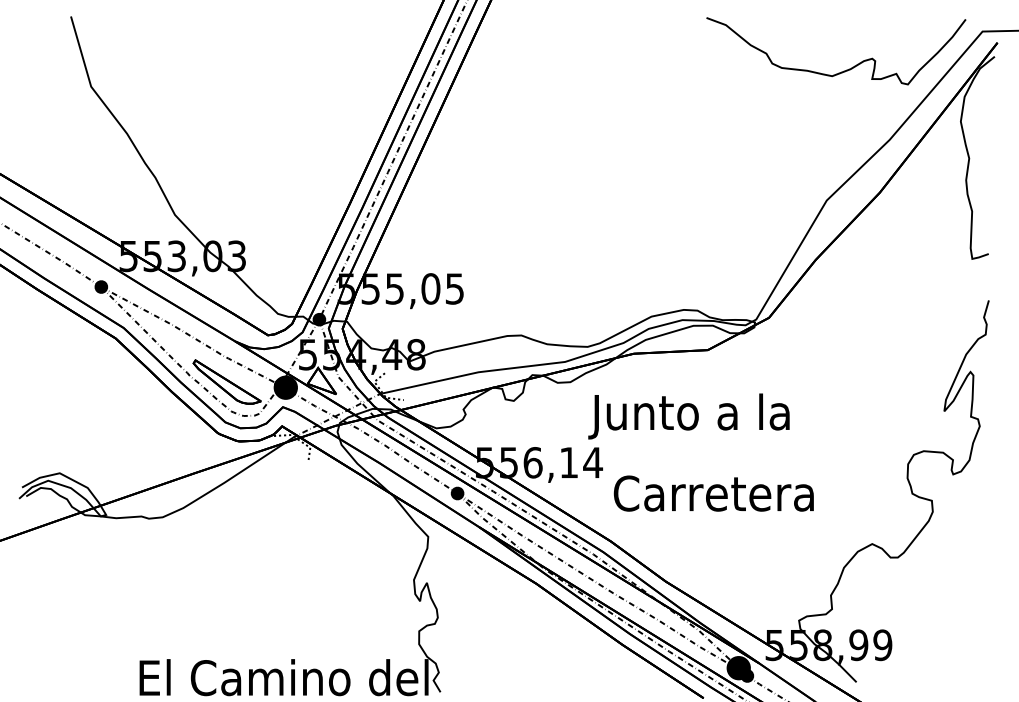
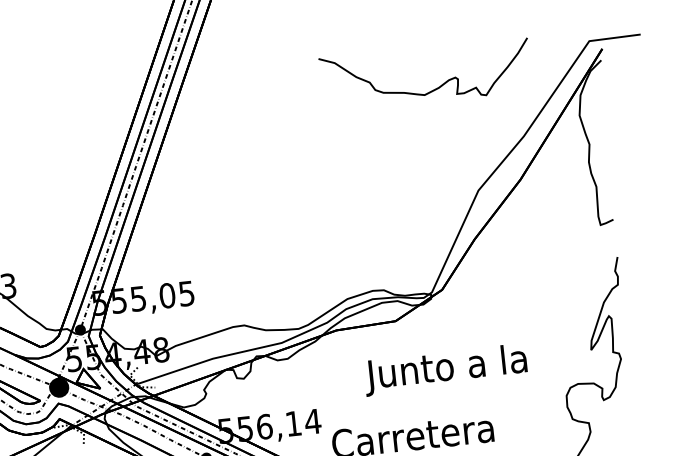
curve: (846, 69) -> (435, 88), moved
text: (688, 416) -> (445, 369), moved

